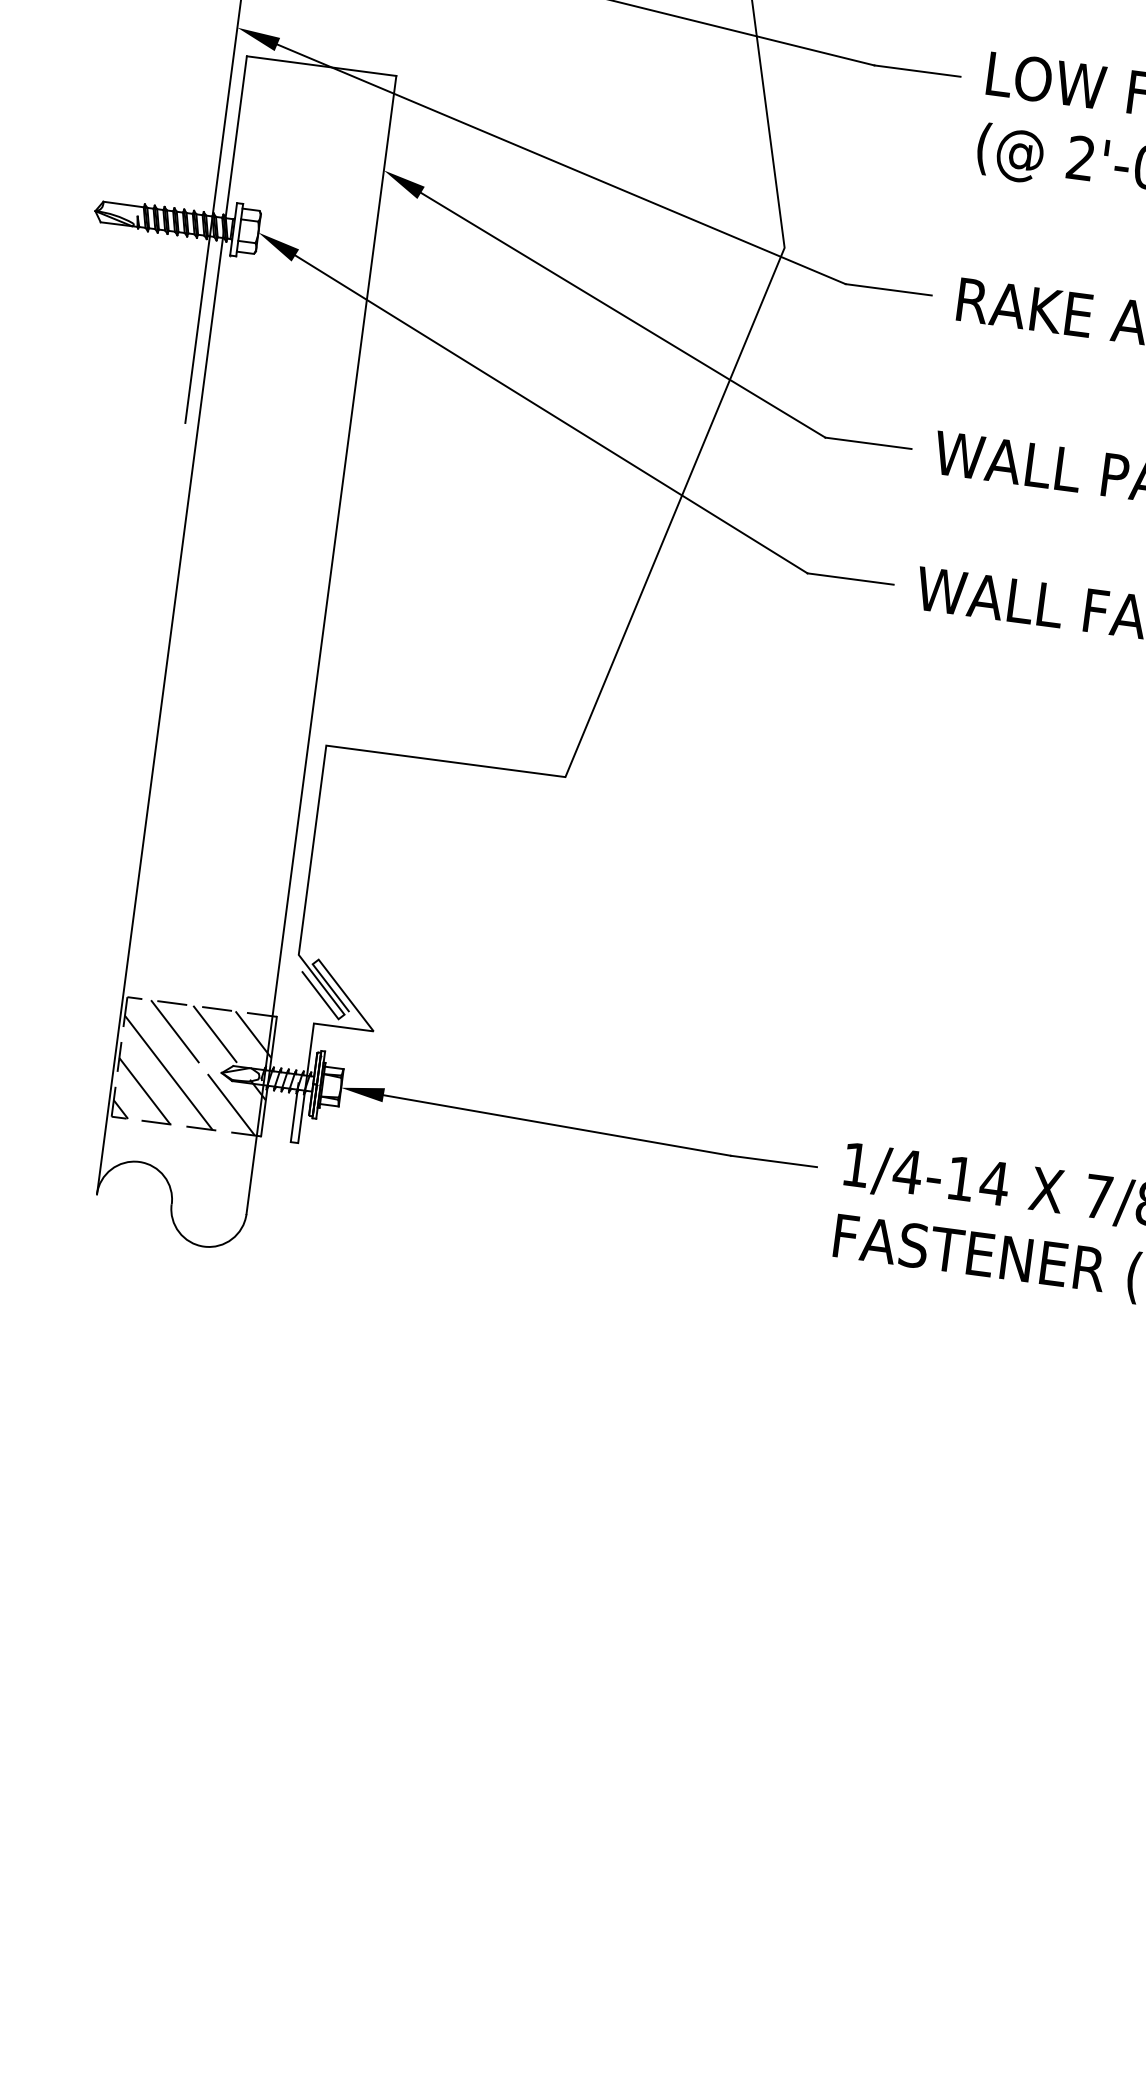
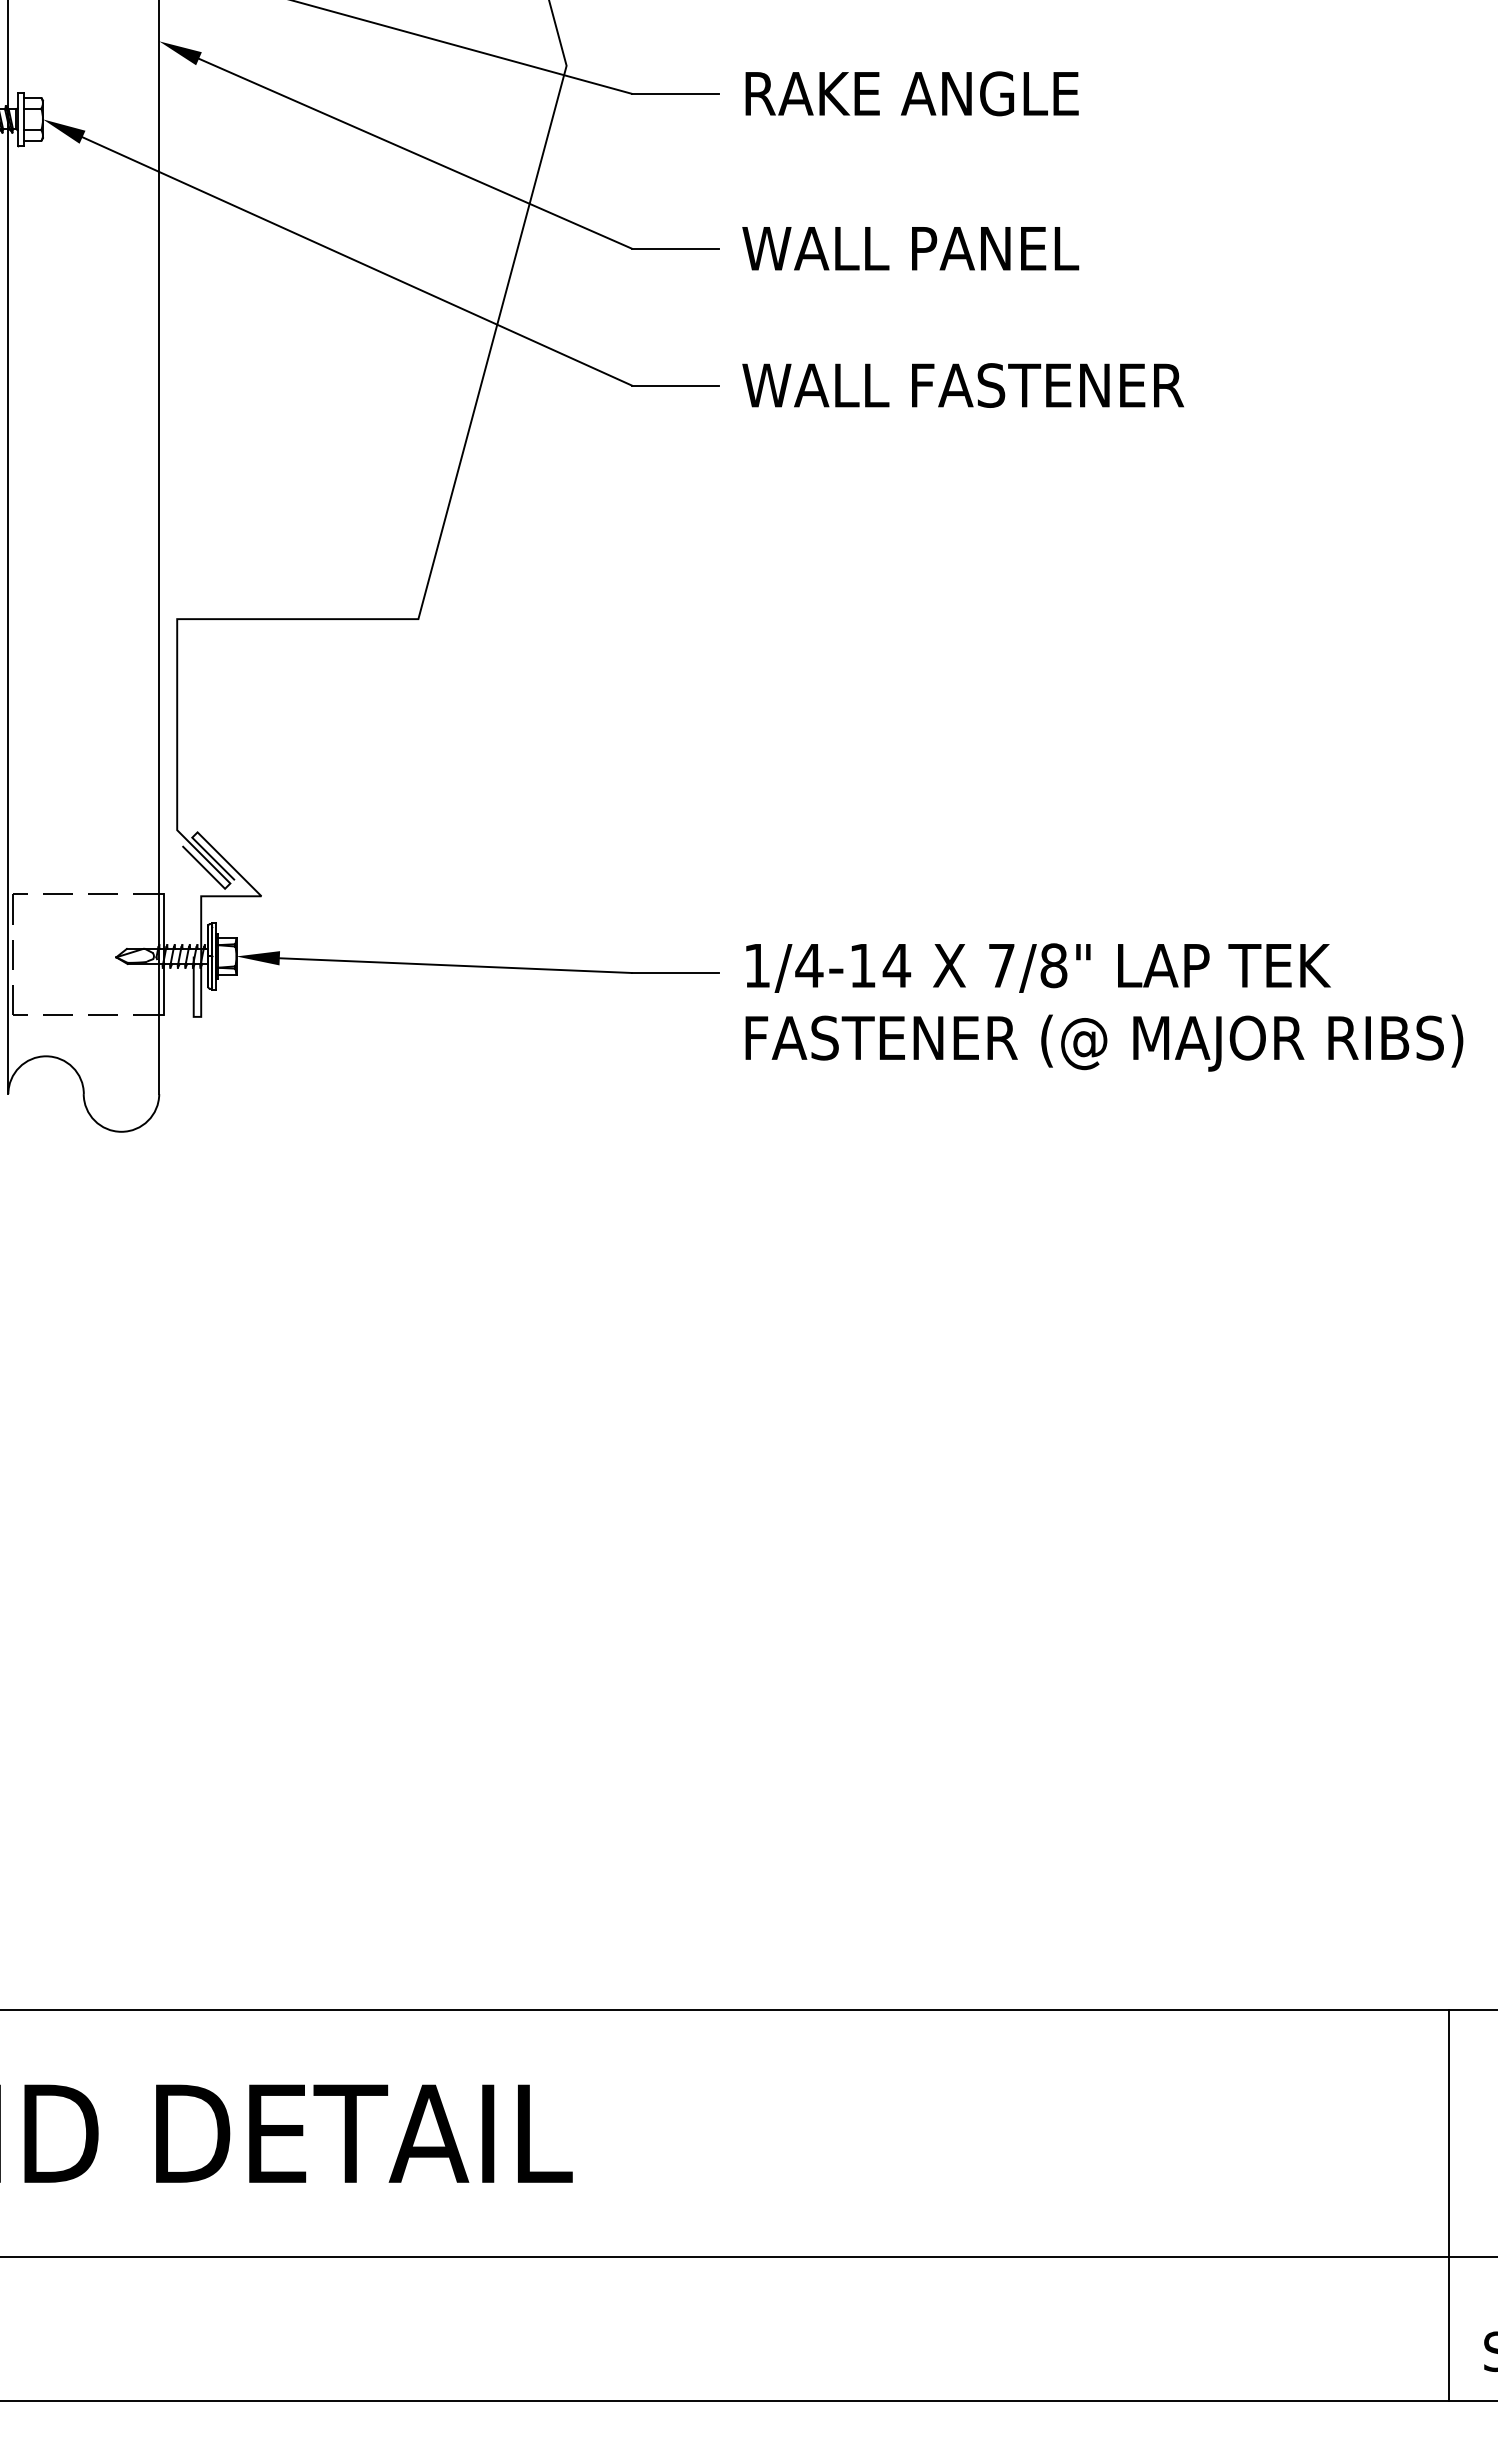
hatch: (193, 1066) -> (87, 954), removed

